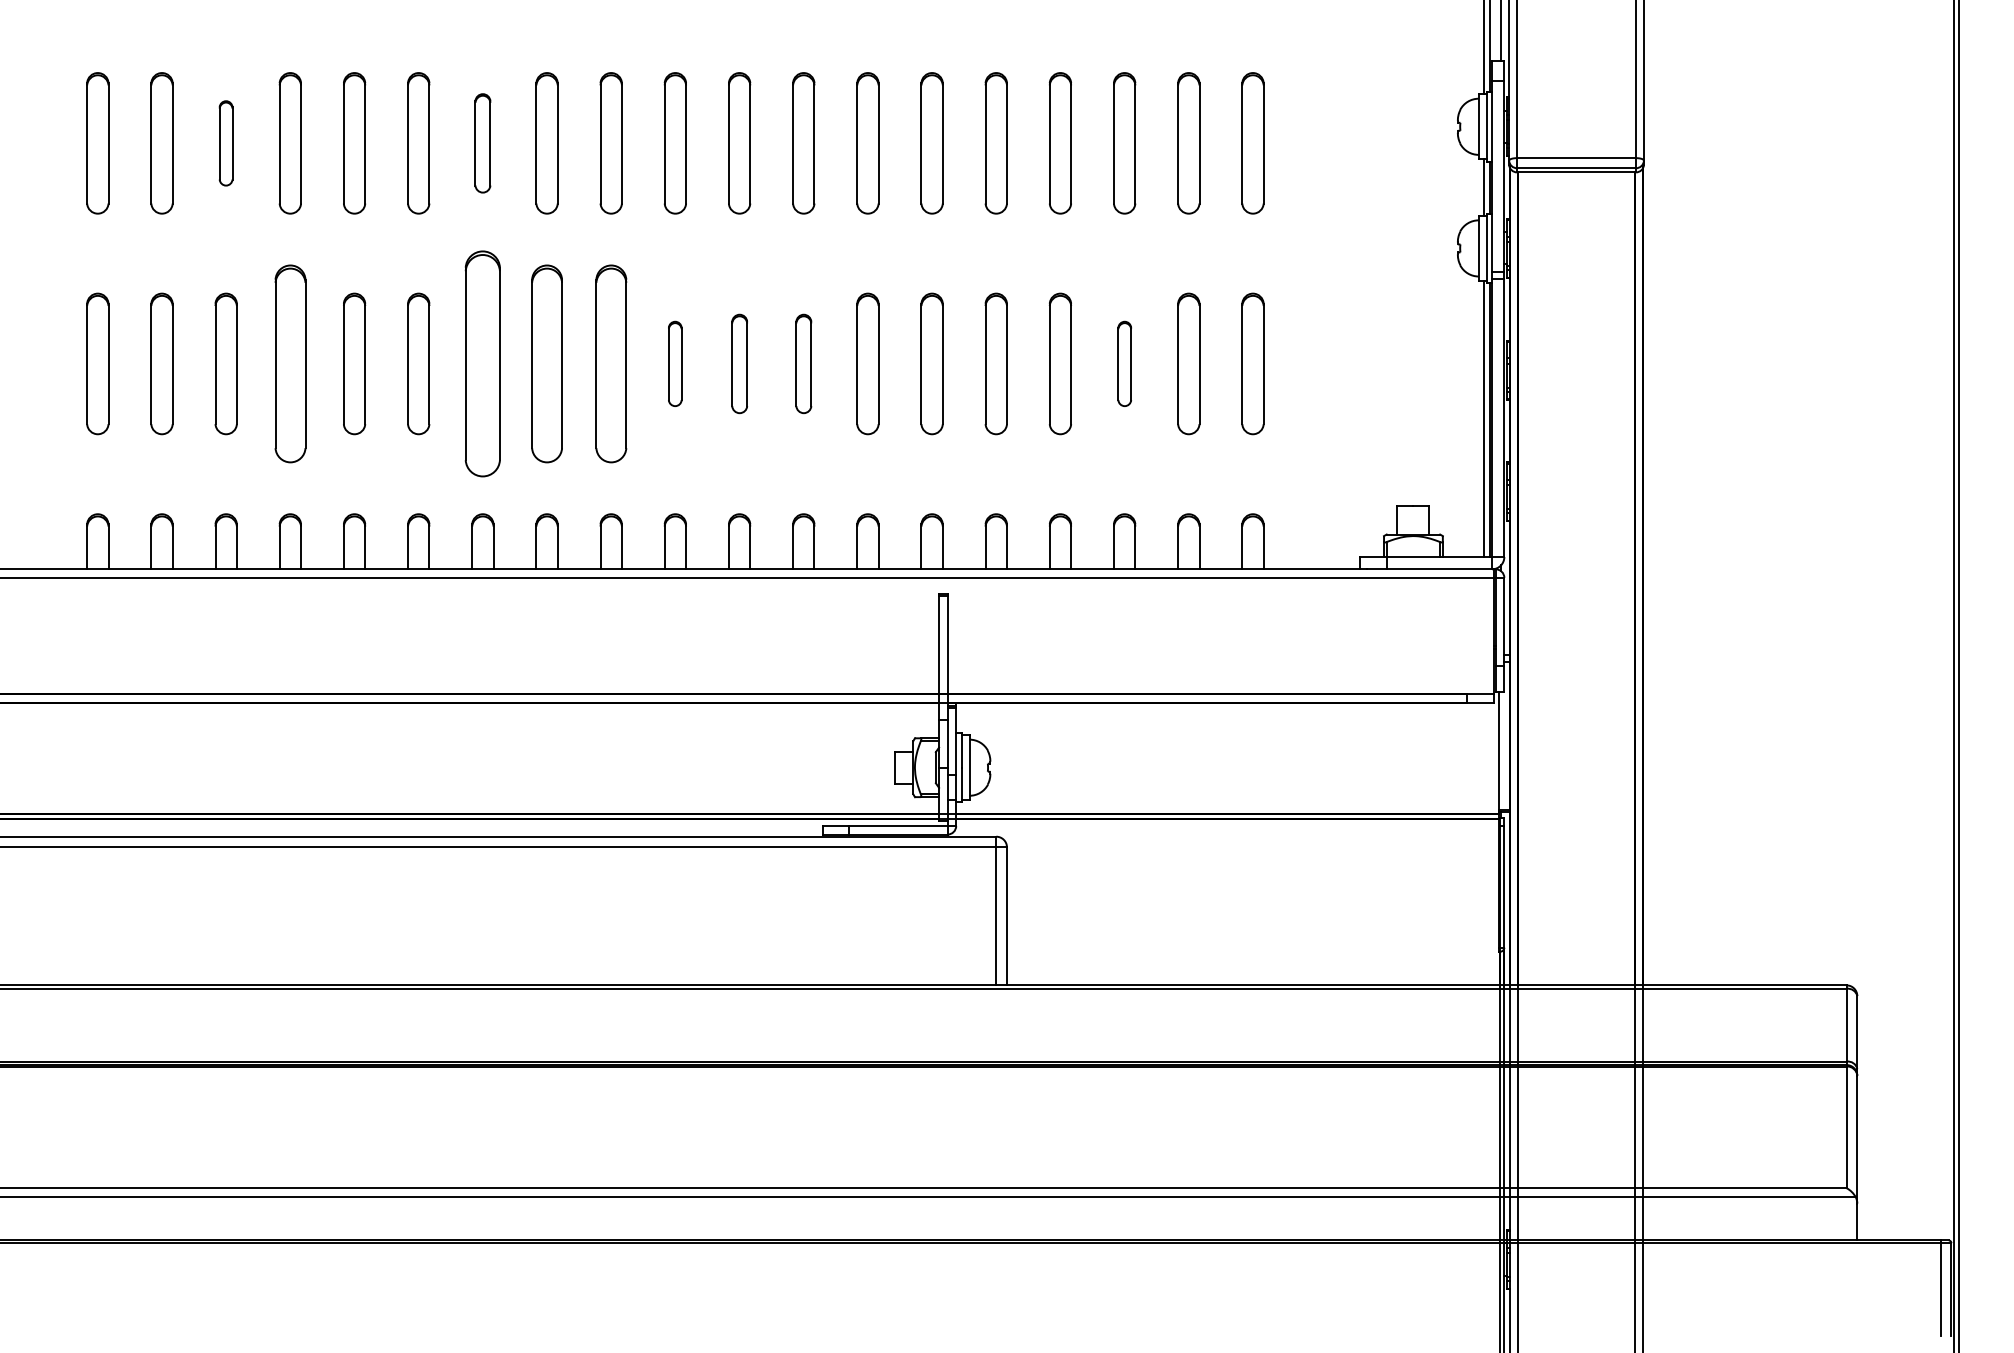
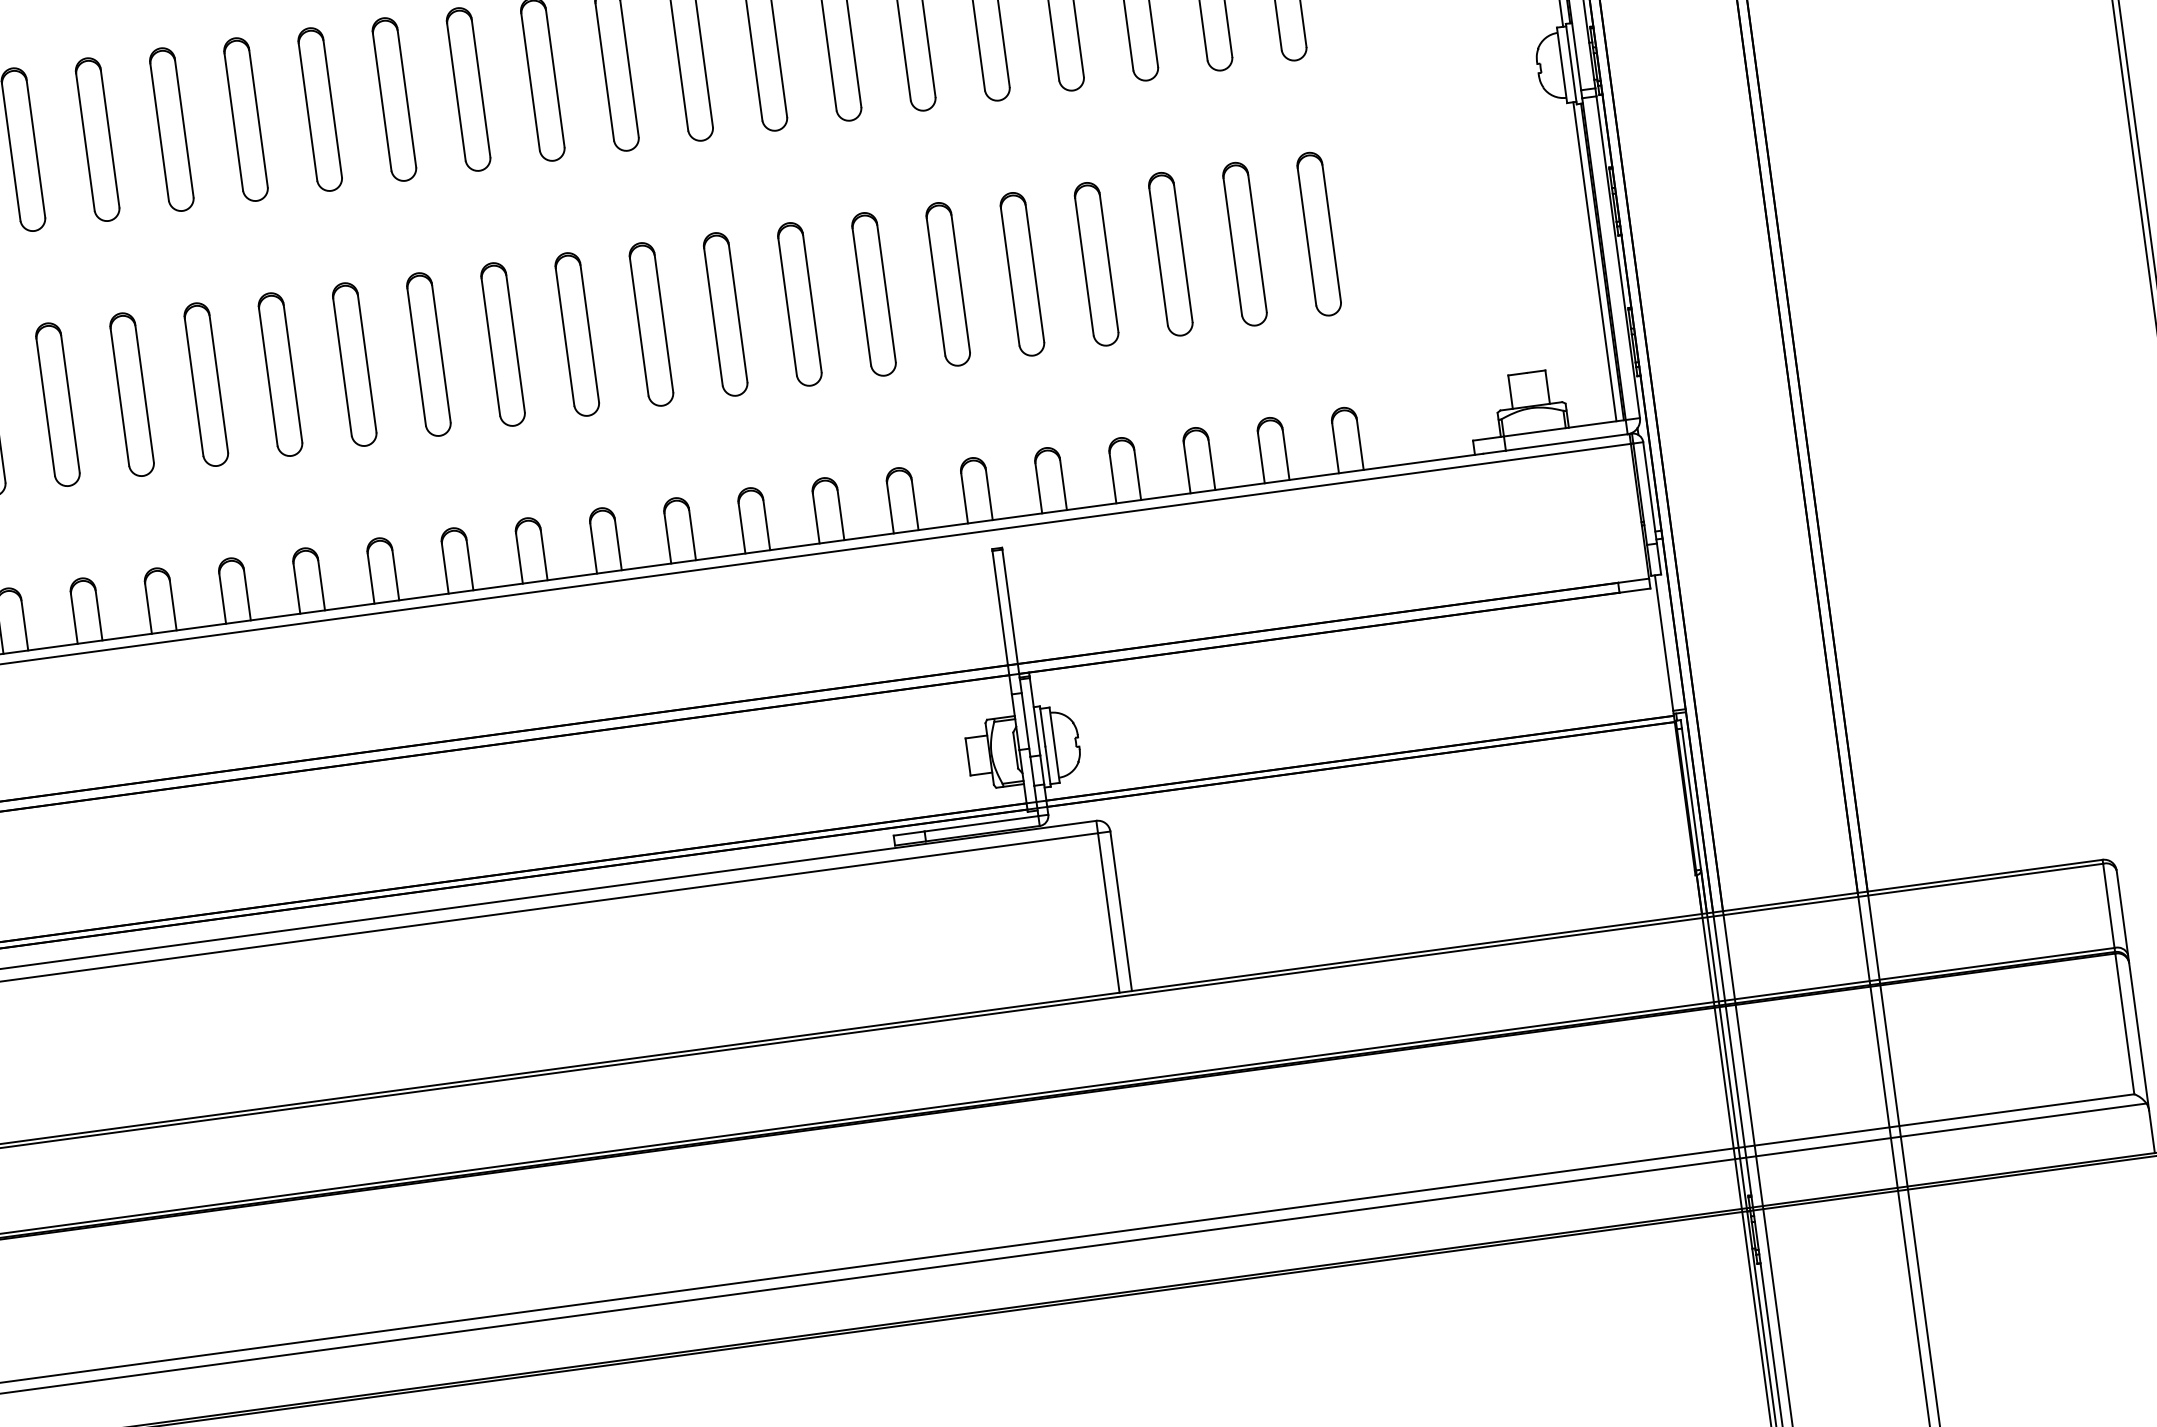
part: (225, 143) -> (96, 139), size x1.67
part: (482, 143) -> (393, 99), size x1.43
part: (289, 363) -> (205, 384), size x0.71
part: (482, 363) -> (428, 354), size x0.62
part: (546, 363) -> (502, 344), size x0.71
part: (610, 363) -> (576, 334), size x0.71
part: (674, 363) -> (650, 324), size x1.67
part: (739, 363) -> (725, 313), size x1.43
part: (803, 363) -> (799, 303), size x1.43
part: (1124, 363) -> (1170, 253), size x1.67

